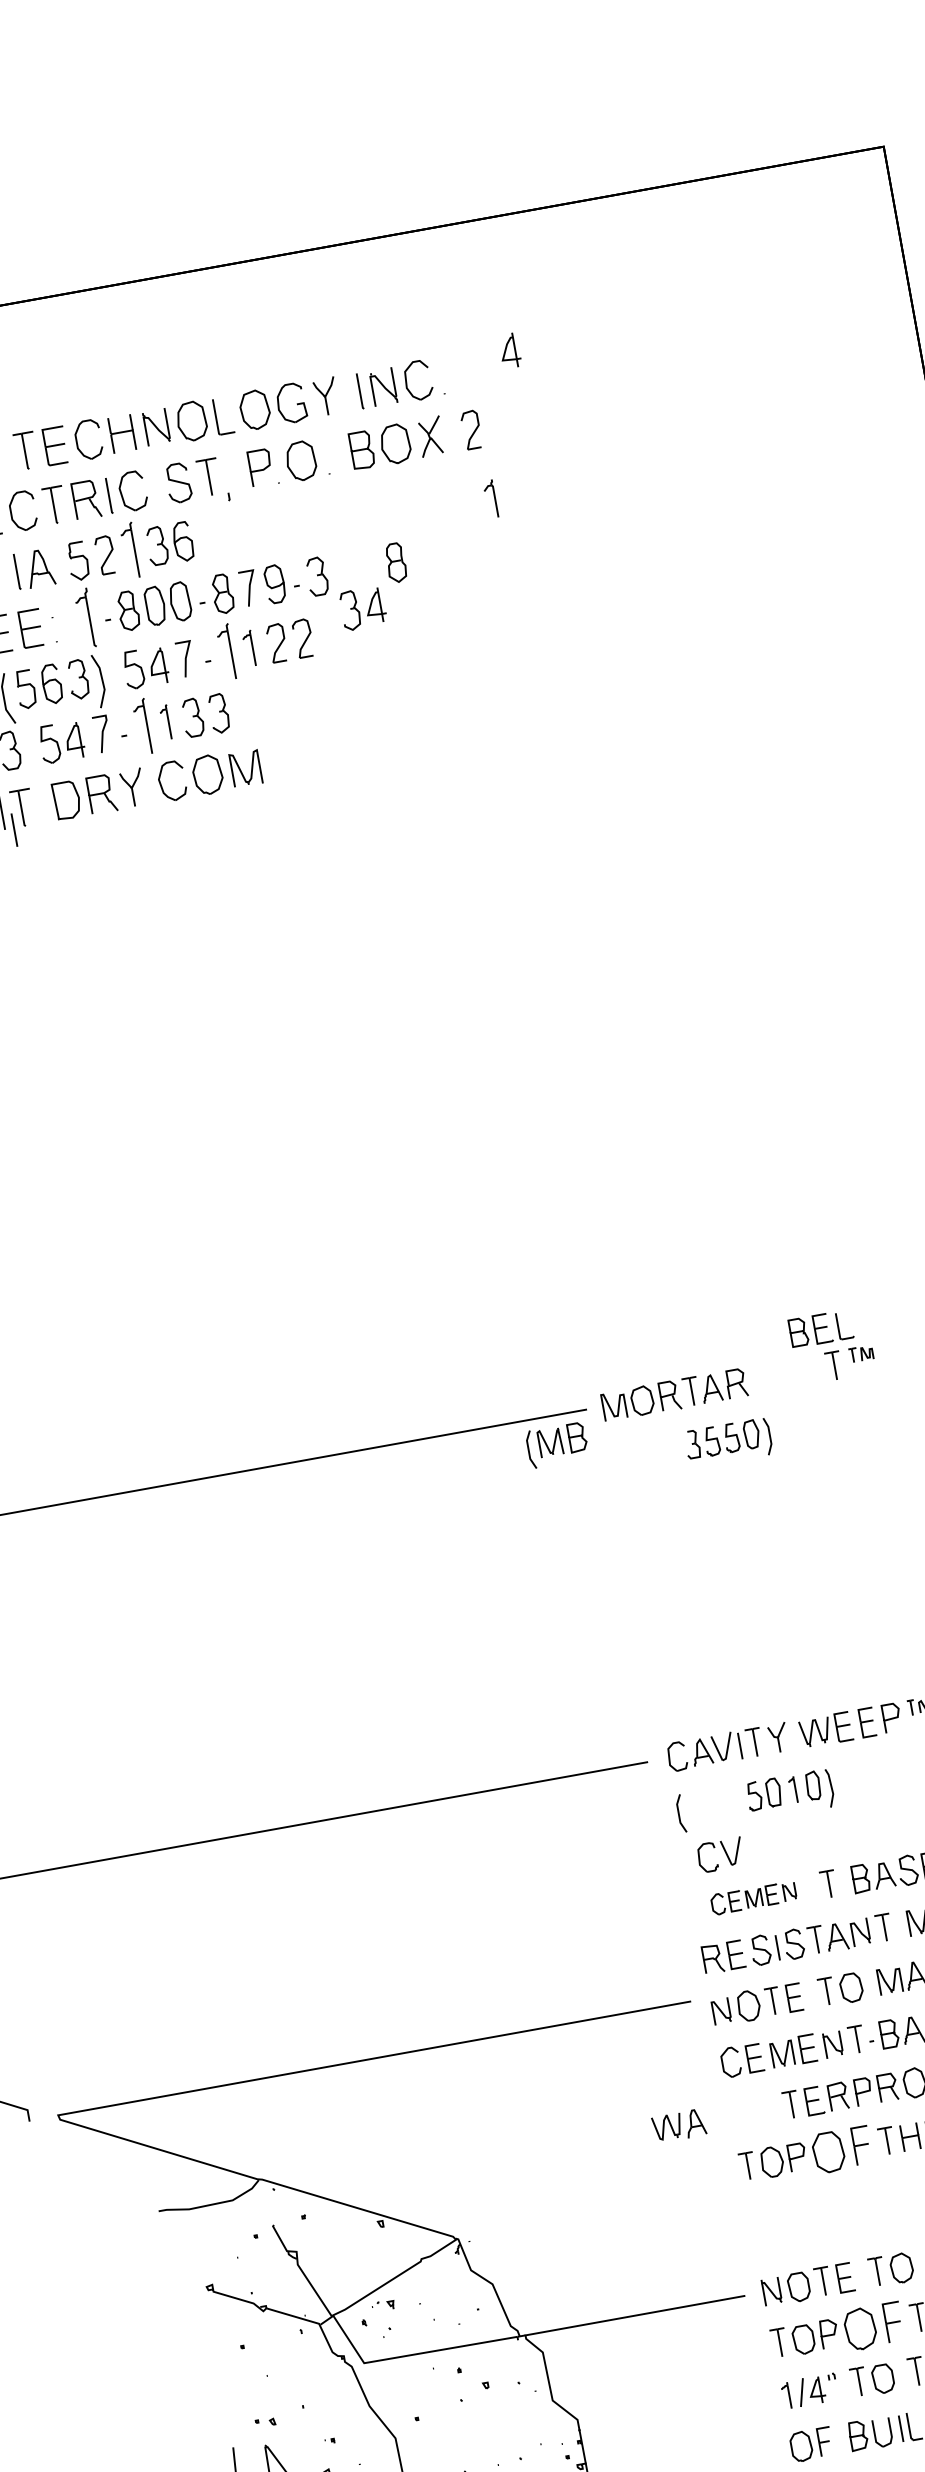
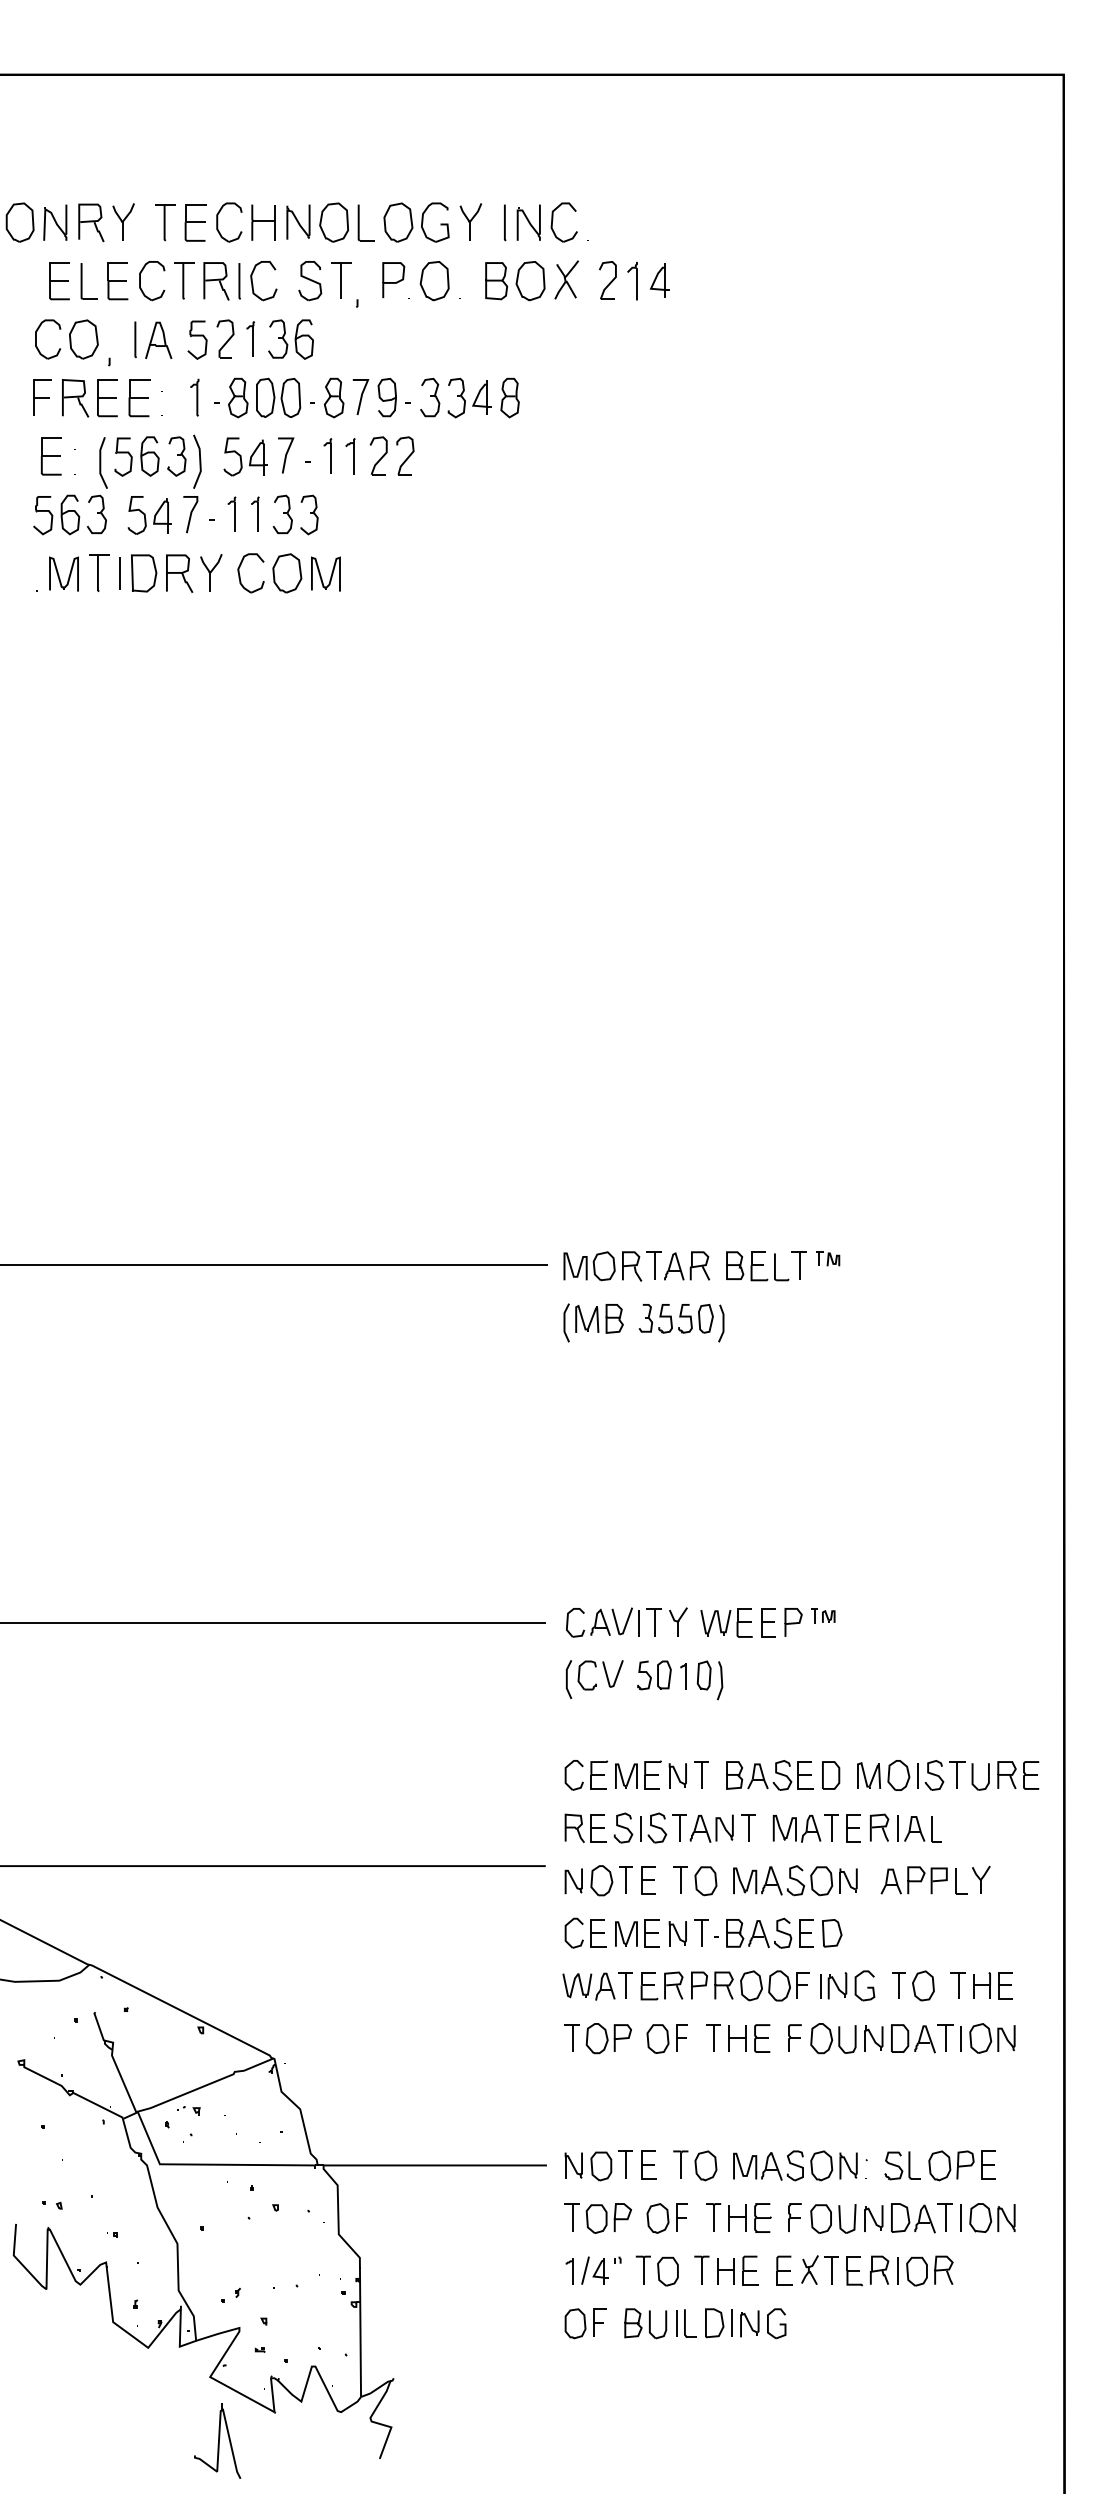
part: (509, 350) -> (659, 280), moved
part: (490, 499) -> (632, 281), moved
part: (130, 550) -> (250, 338), size x0.62
part: (362, 607) -> (469, 397), moved
part: (85, 618) -> (194, 397), size x0.62
part: (226, 651) -> (327, 455), size x0.62
part: (142, 725) -> (231, 513), size x0.62
line: (13, 830) -> (119, 573), moved
part: (820, 1329) -> (757, 1266), moved
part: (557, 1444) -> (593, 1322), moved
part: (720, 1855) -> (600, 1675), moved
part: (753, 1898) -> (625, 1775), size x1.43
part: (678, 2125) -> (588, 1986), moved
part: (840, 2149) -> (666, 2038), size x0.71
part: (872, 2326) -> (666, 2218), size x0.71

